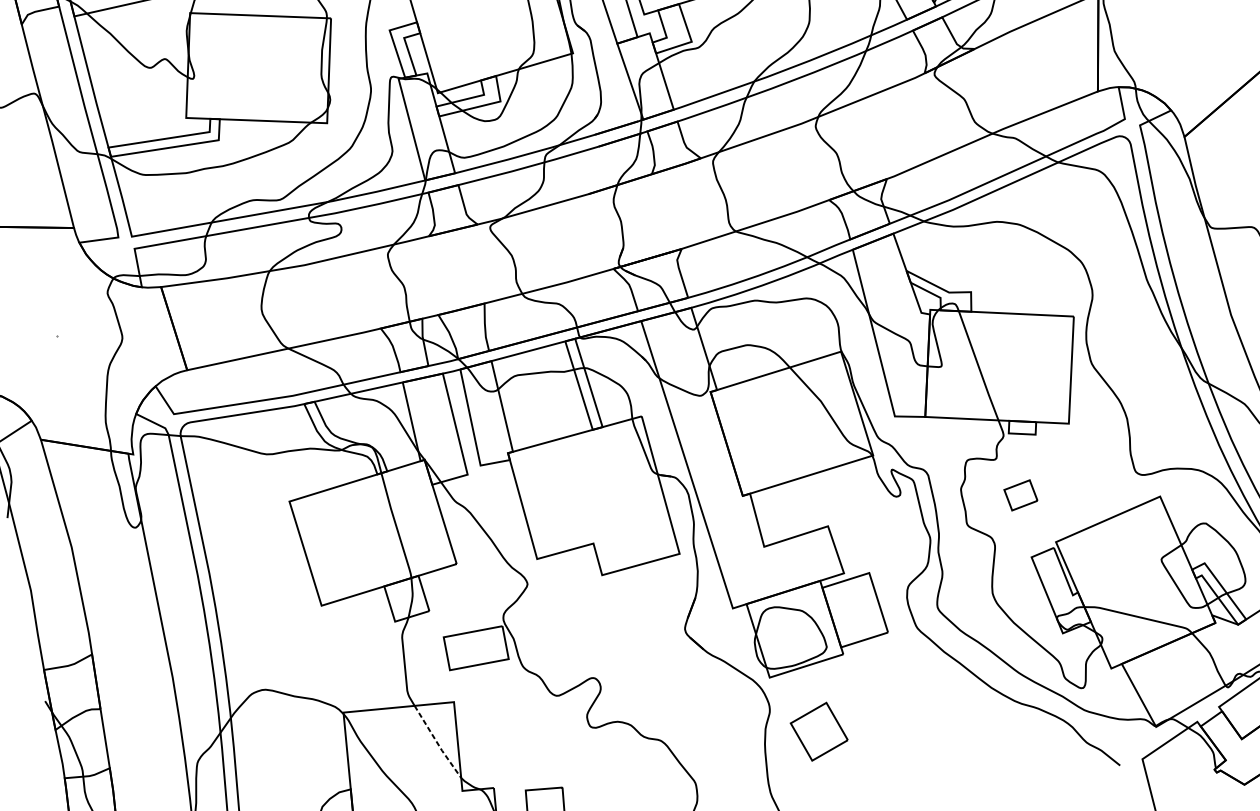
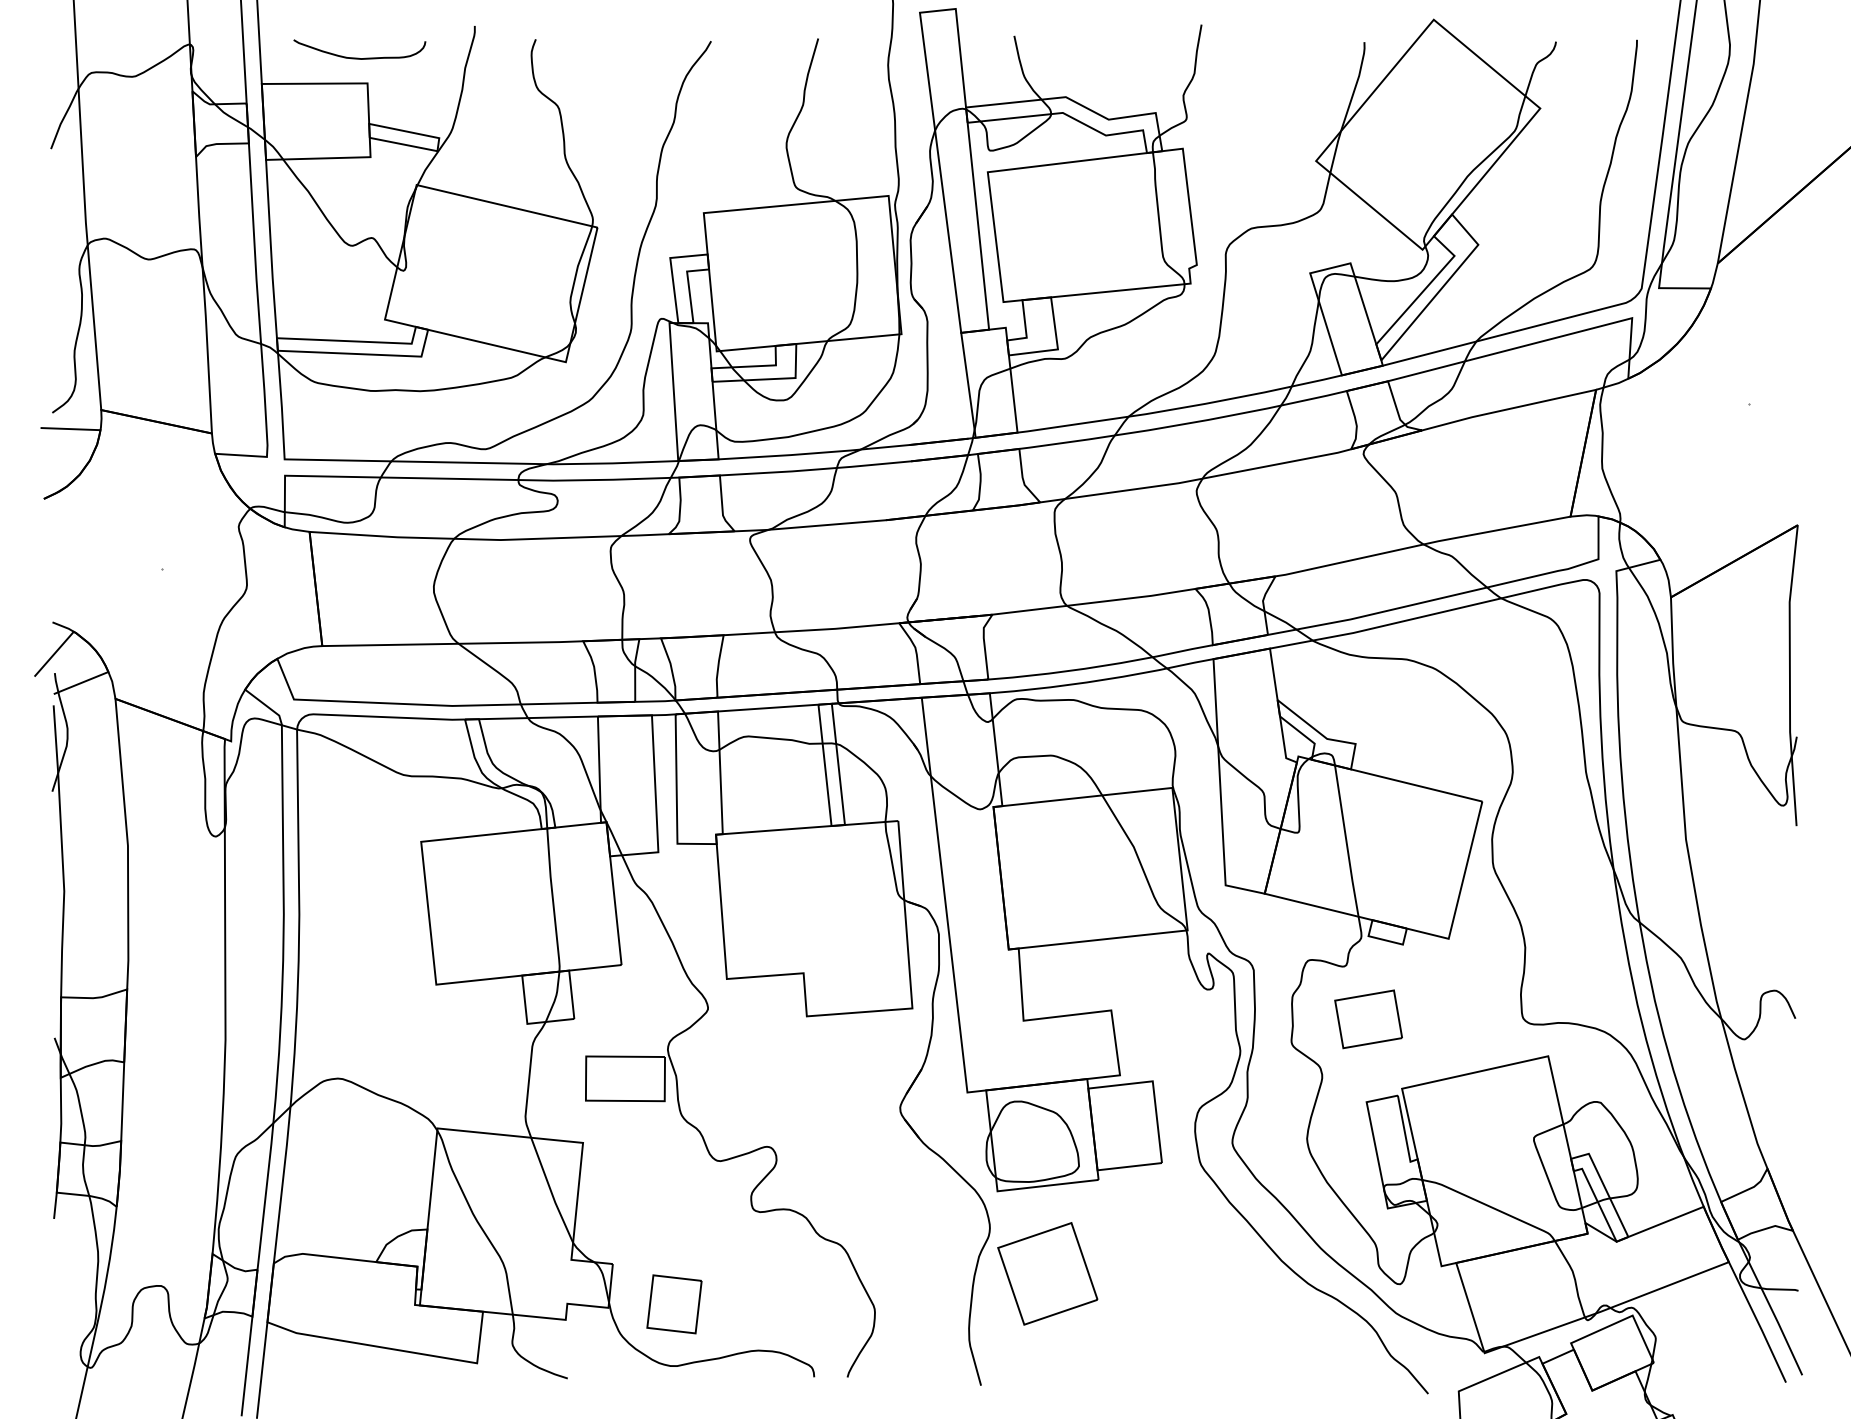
part: (1020, 495) -> (1368, 1019), size x1.67
part: (818, 731) -> (1047, 1273), size x1.43
line: (437, 742) -> (551, 1191), dashed -> solid

